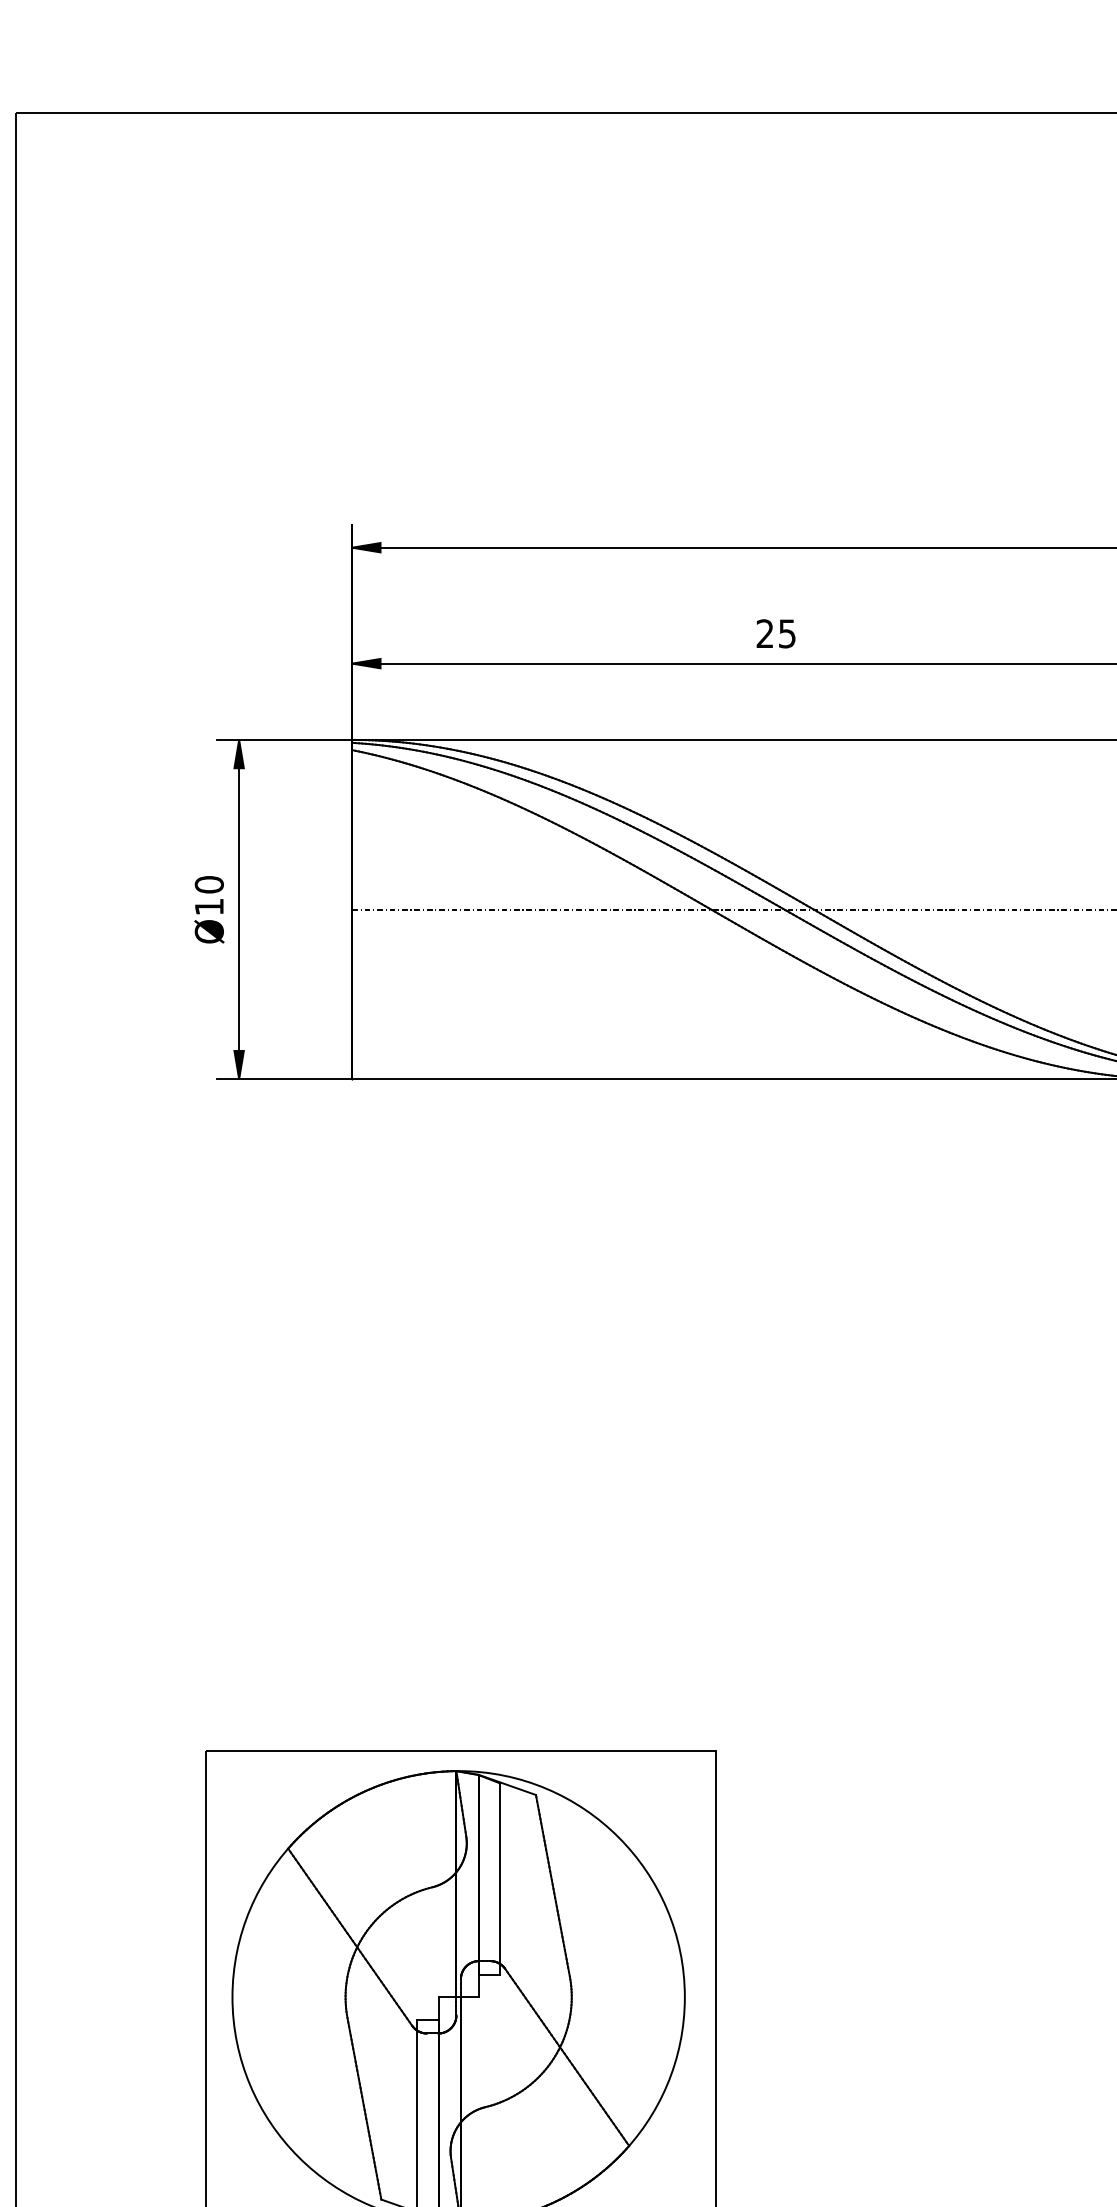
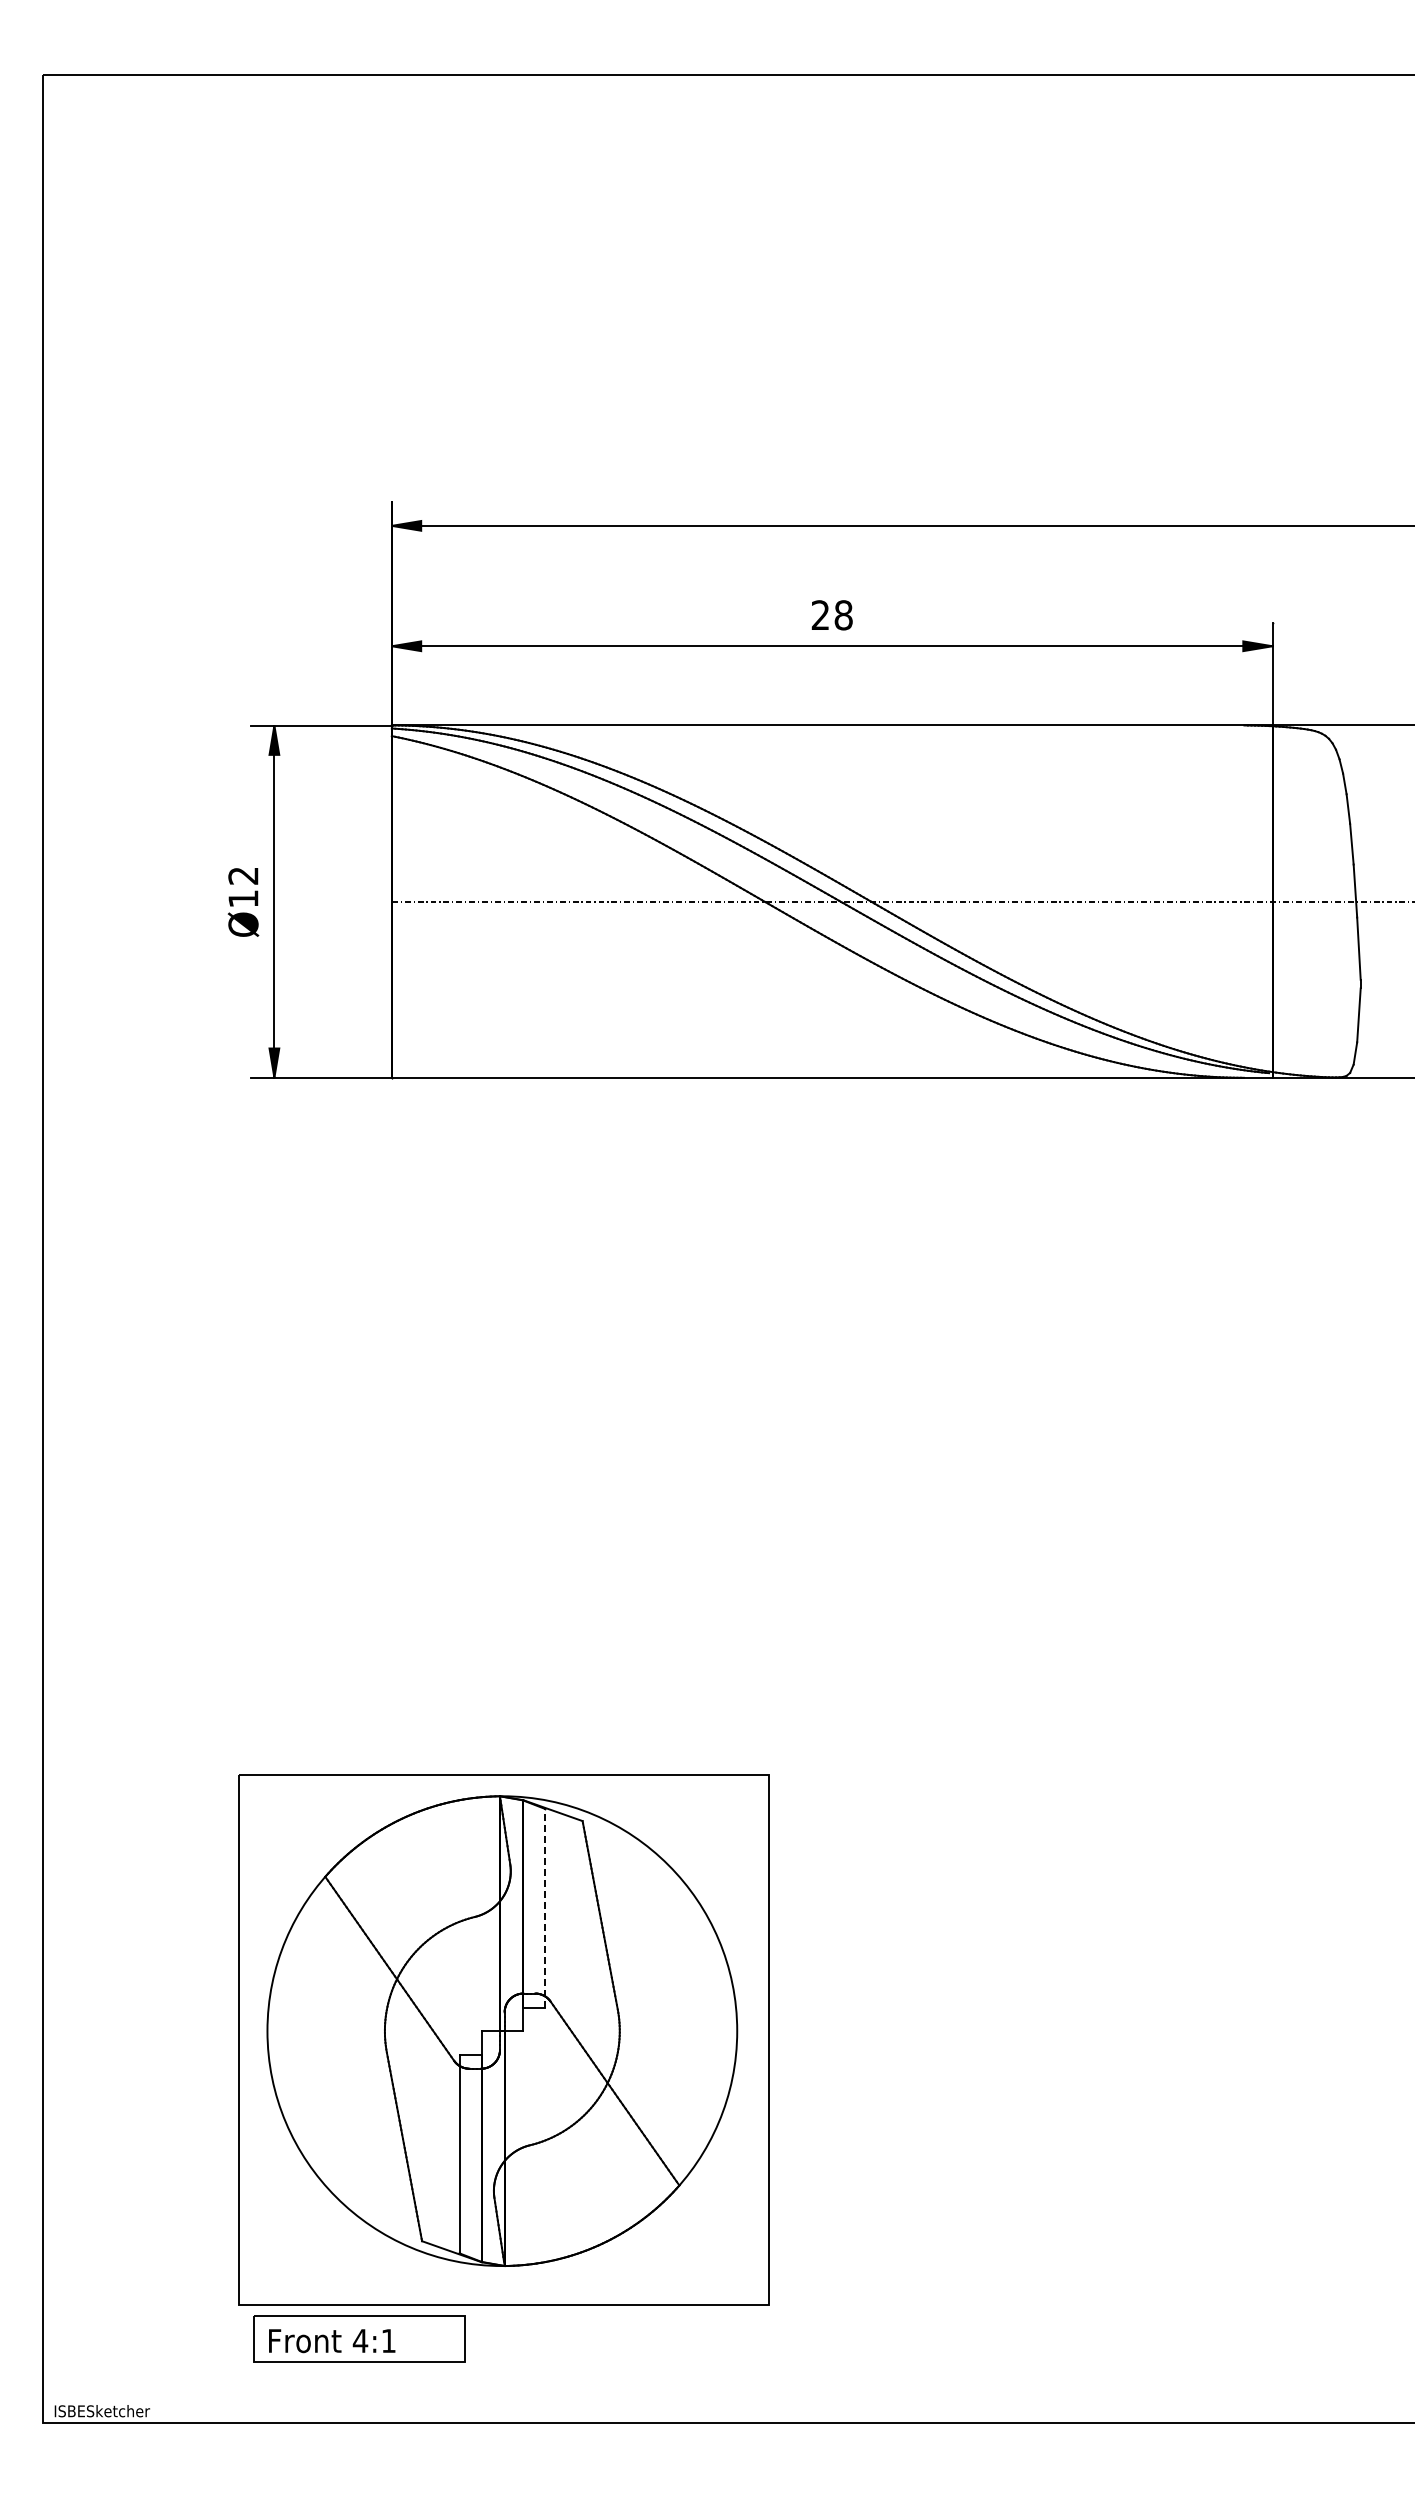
text: (787, 634) -> (843, 615), 25 -> 28
text: (209, 884) -> (243, 875), Ø10 -> Ø12
line: (500, 1878) -> (545, 1907), solid -> dashed

